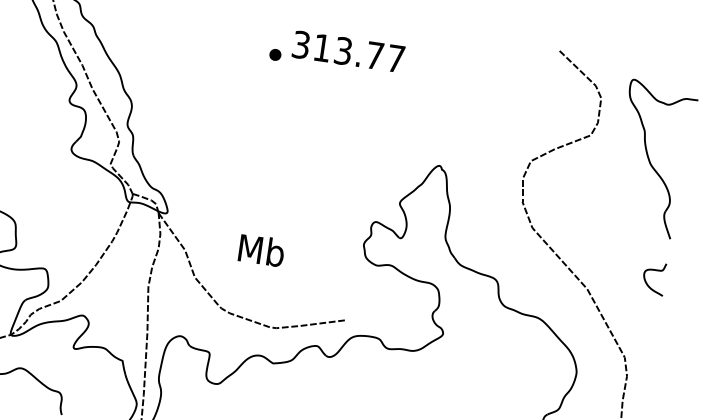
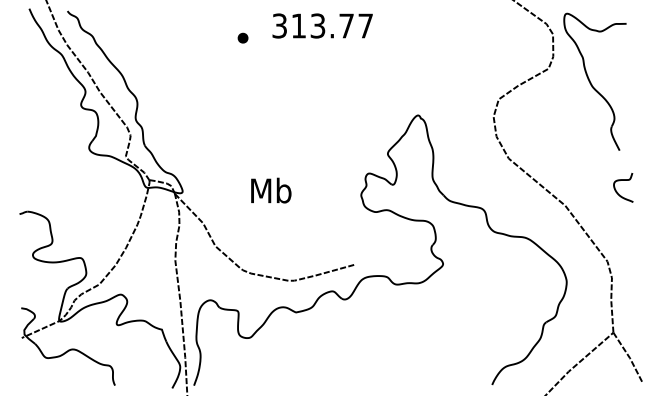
part: (274, 54) -> (242, 37), moved
part: (653, 158) -> (594, 81), moved
text: (262, 250) -> (271, 190), moved

